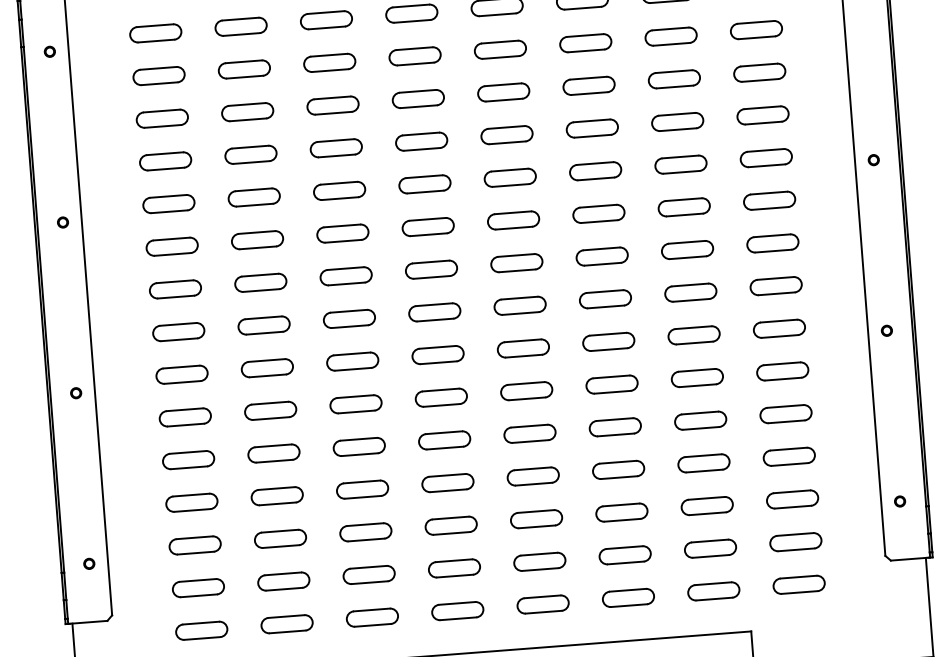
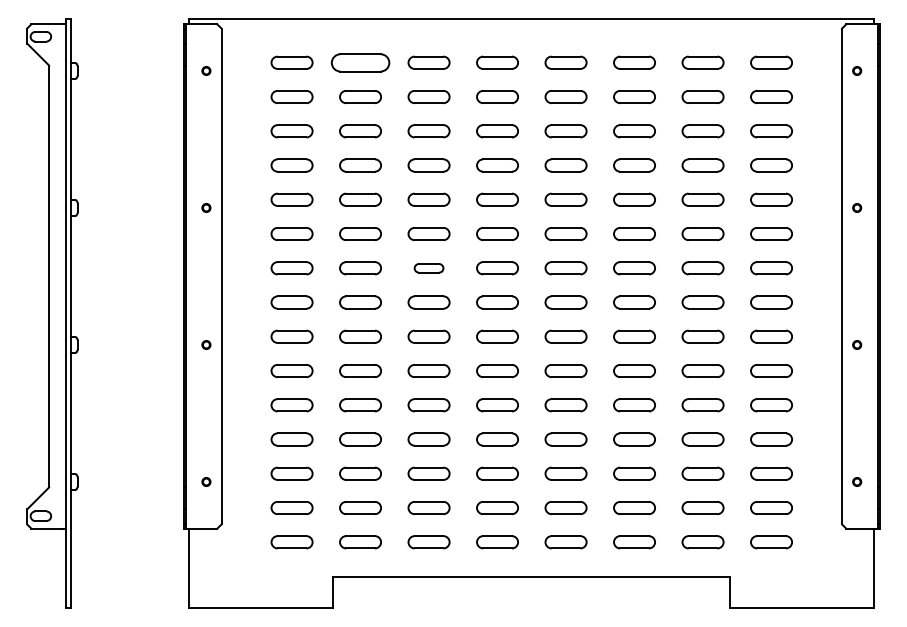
part: (241, 26) -> (360, 62), size x1.4
part: (345, 276) -> (428, 268), size x0.7

